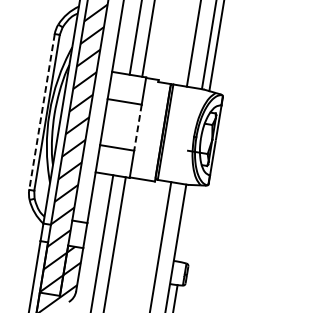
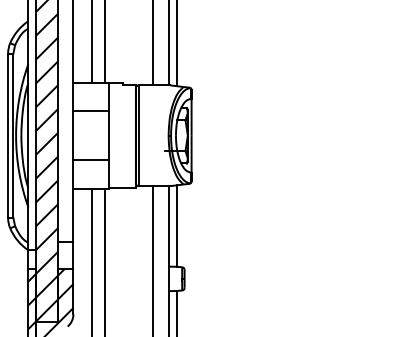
line: (42, 112) -> (8, 136), dashed -> solid
line: (137, 128) -> (109, 136), dashed -> solid
line: (187, 223) -> (176, 225), added
hatch: (39, 272) -> (32, 301), added

